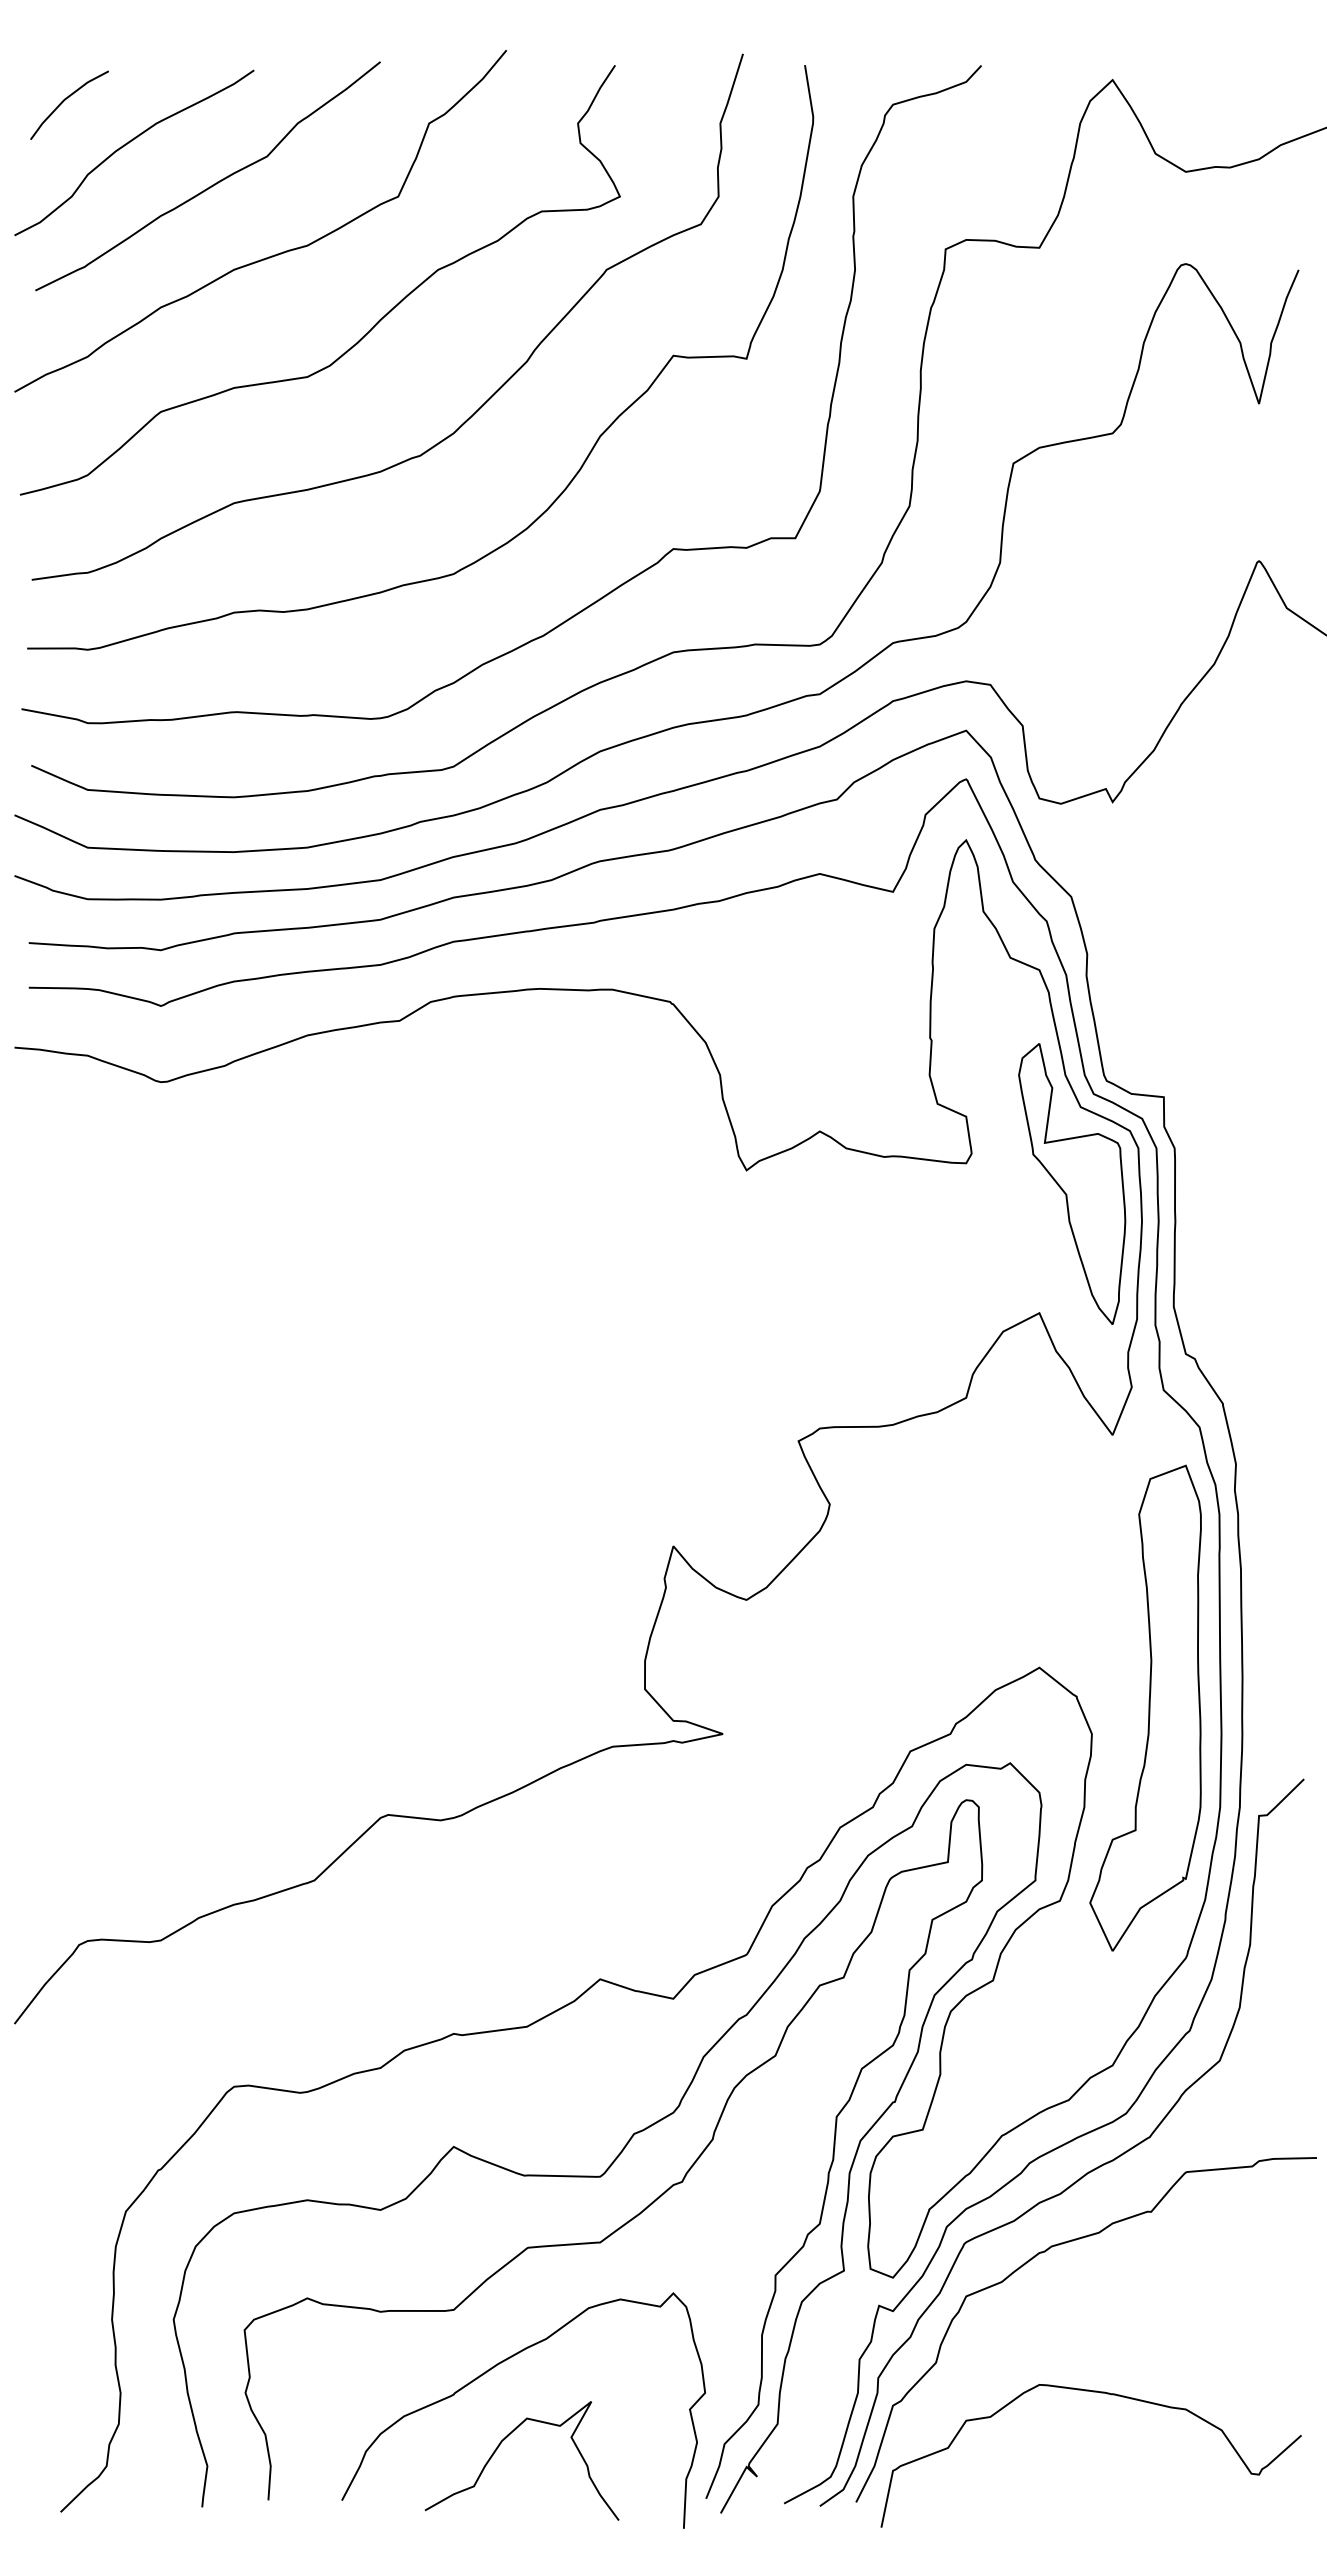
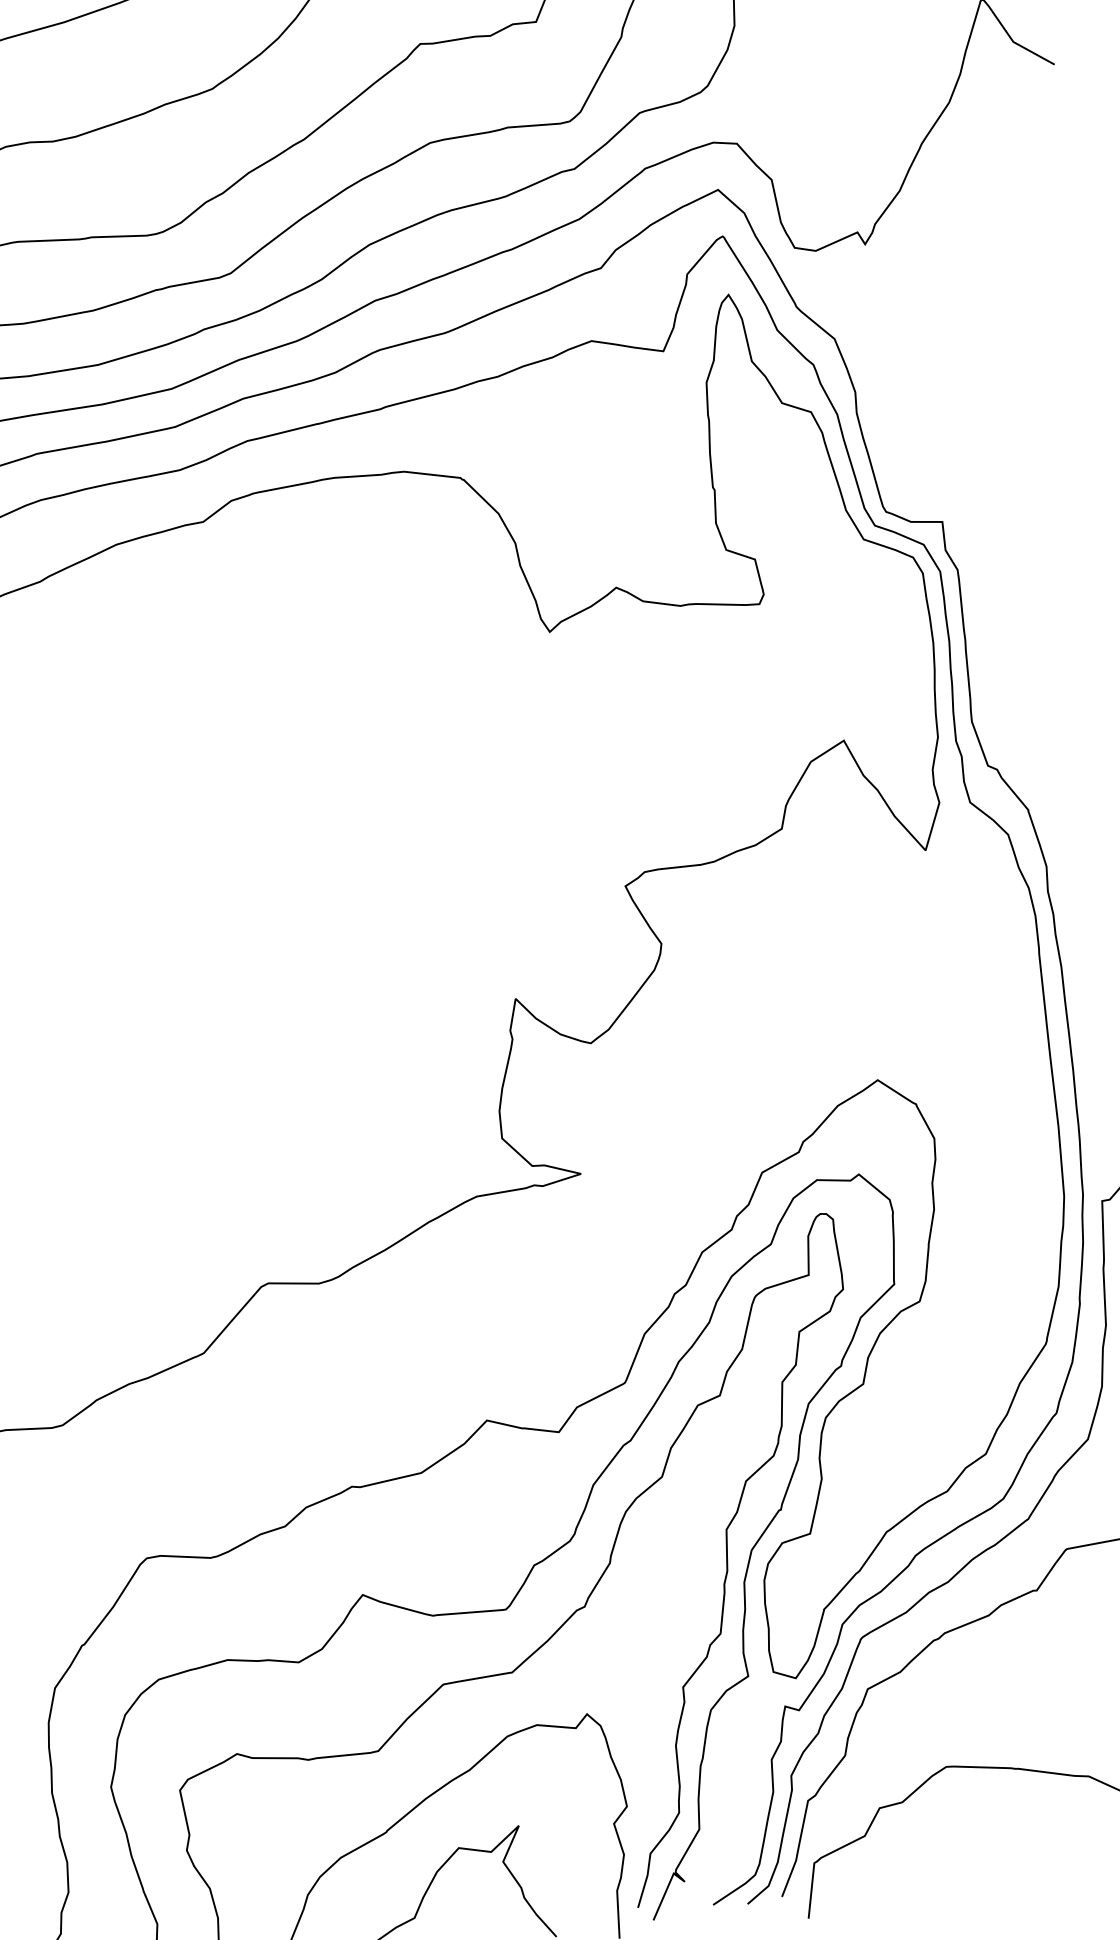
part: (1072, 1183) -> (863, 613), removed
part: (1145, 1707) -> (983, 1108), removed

